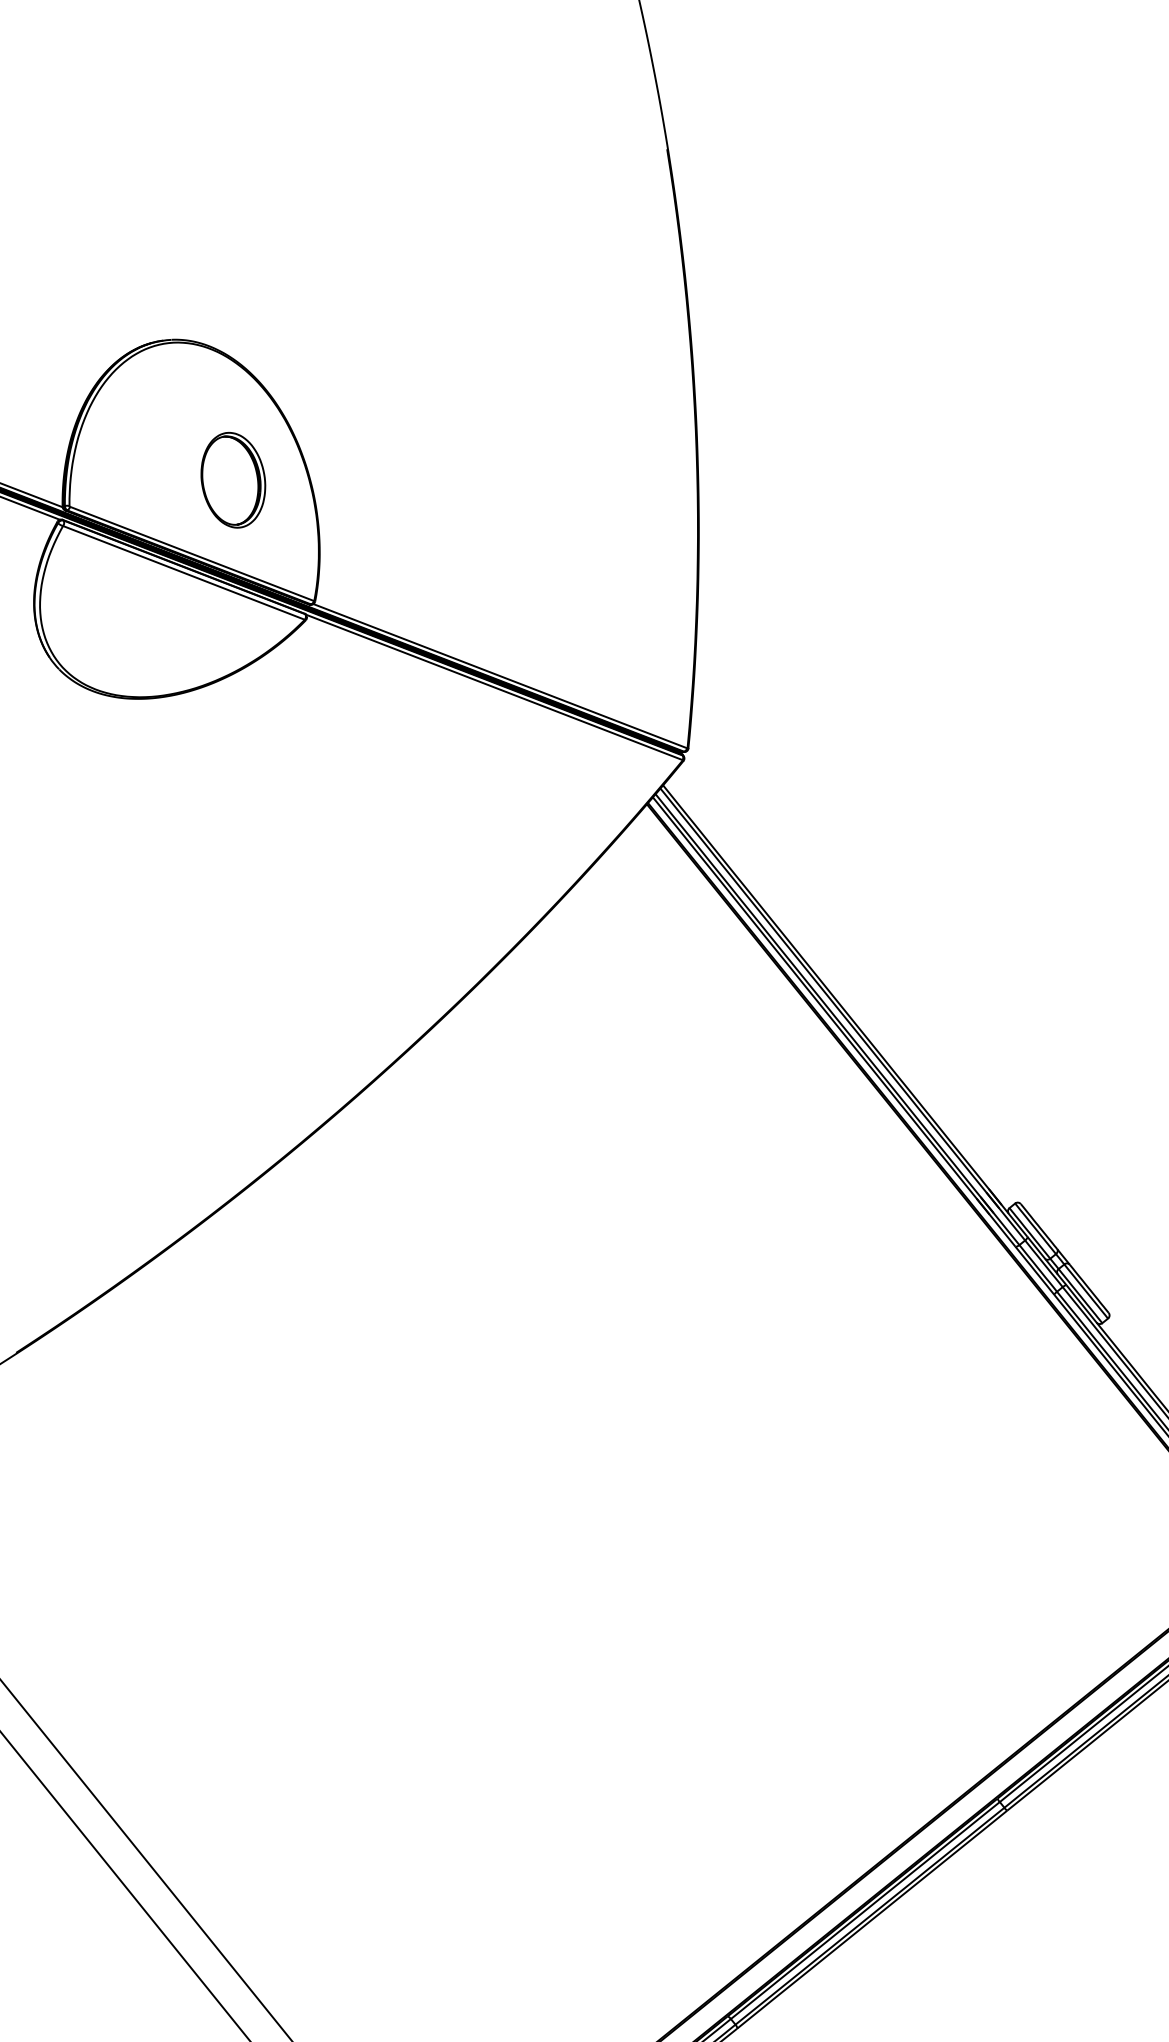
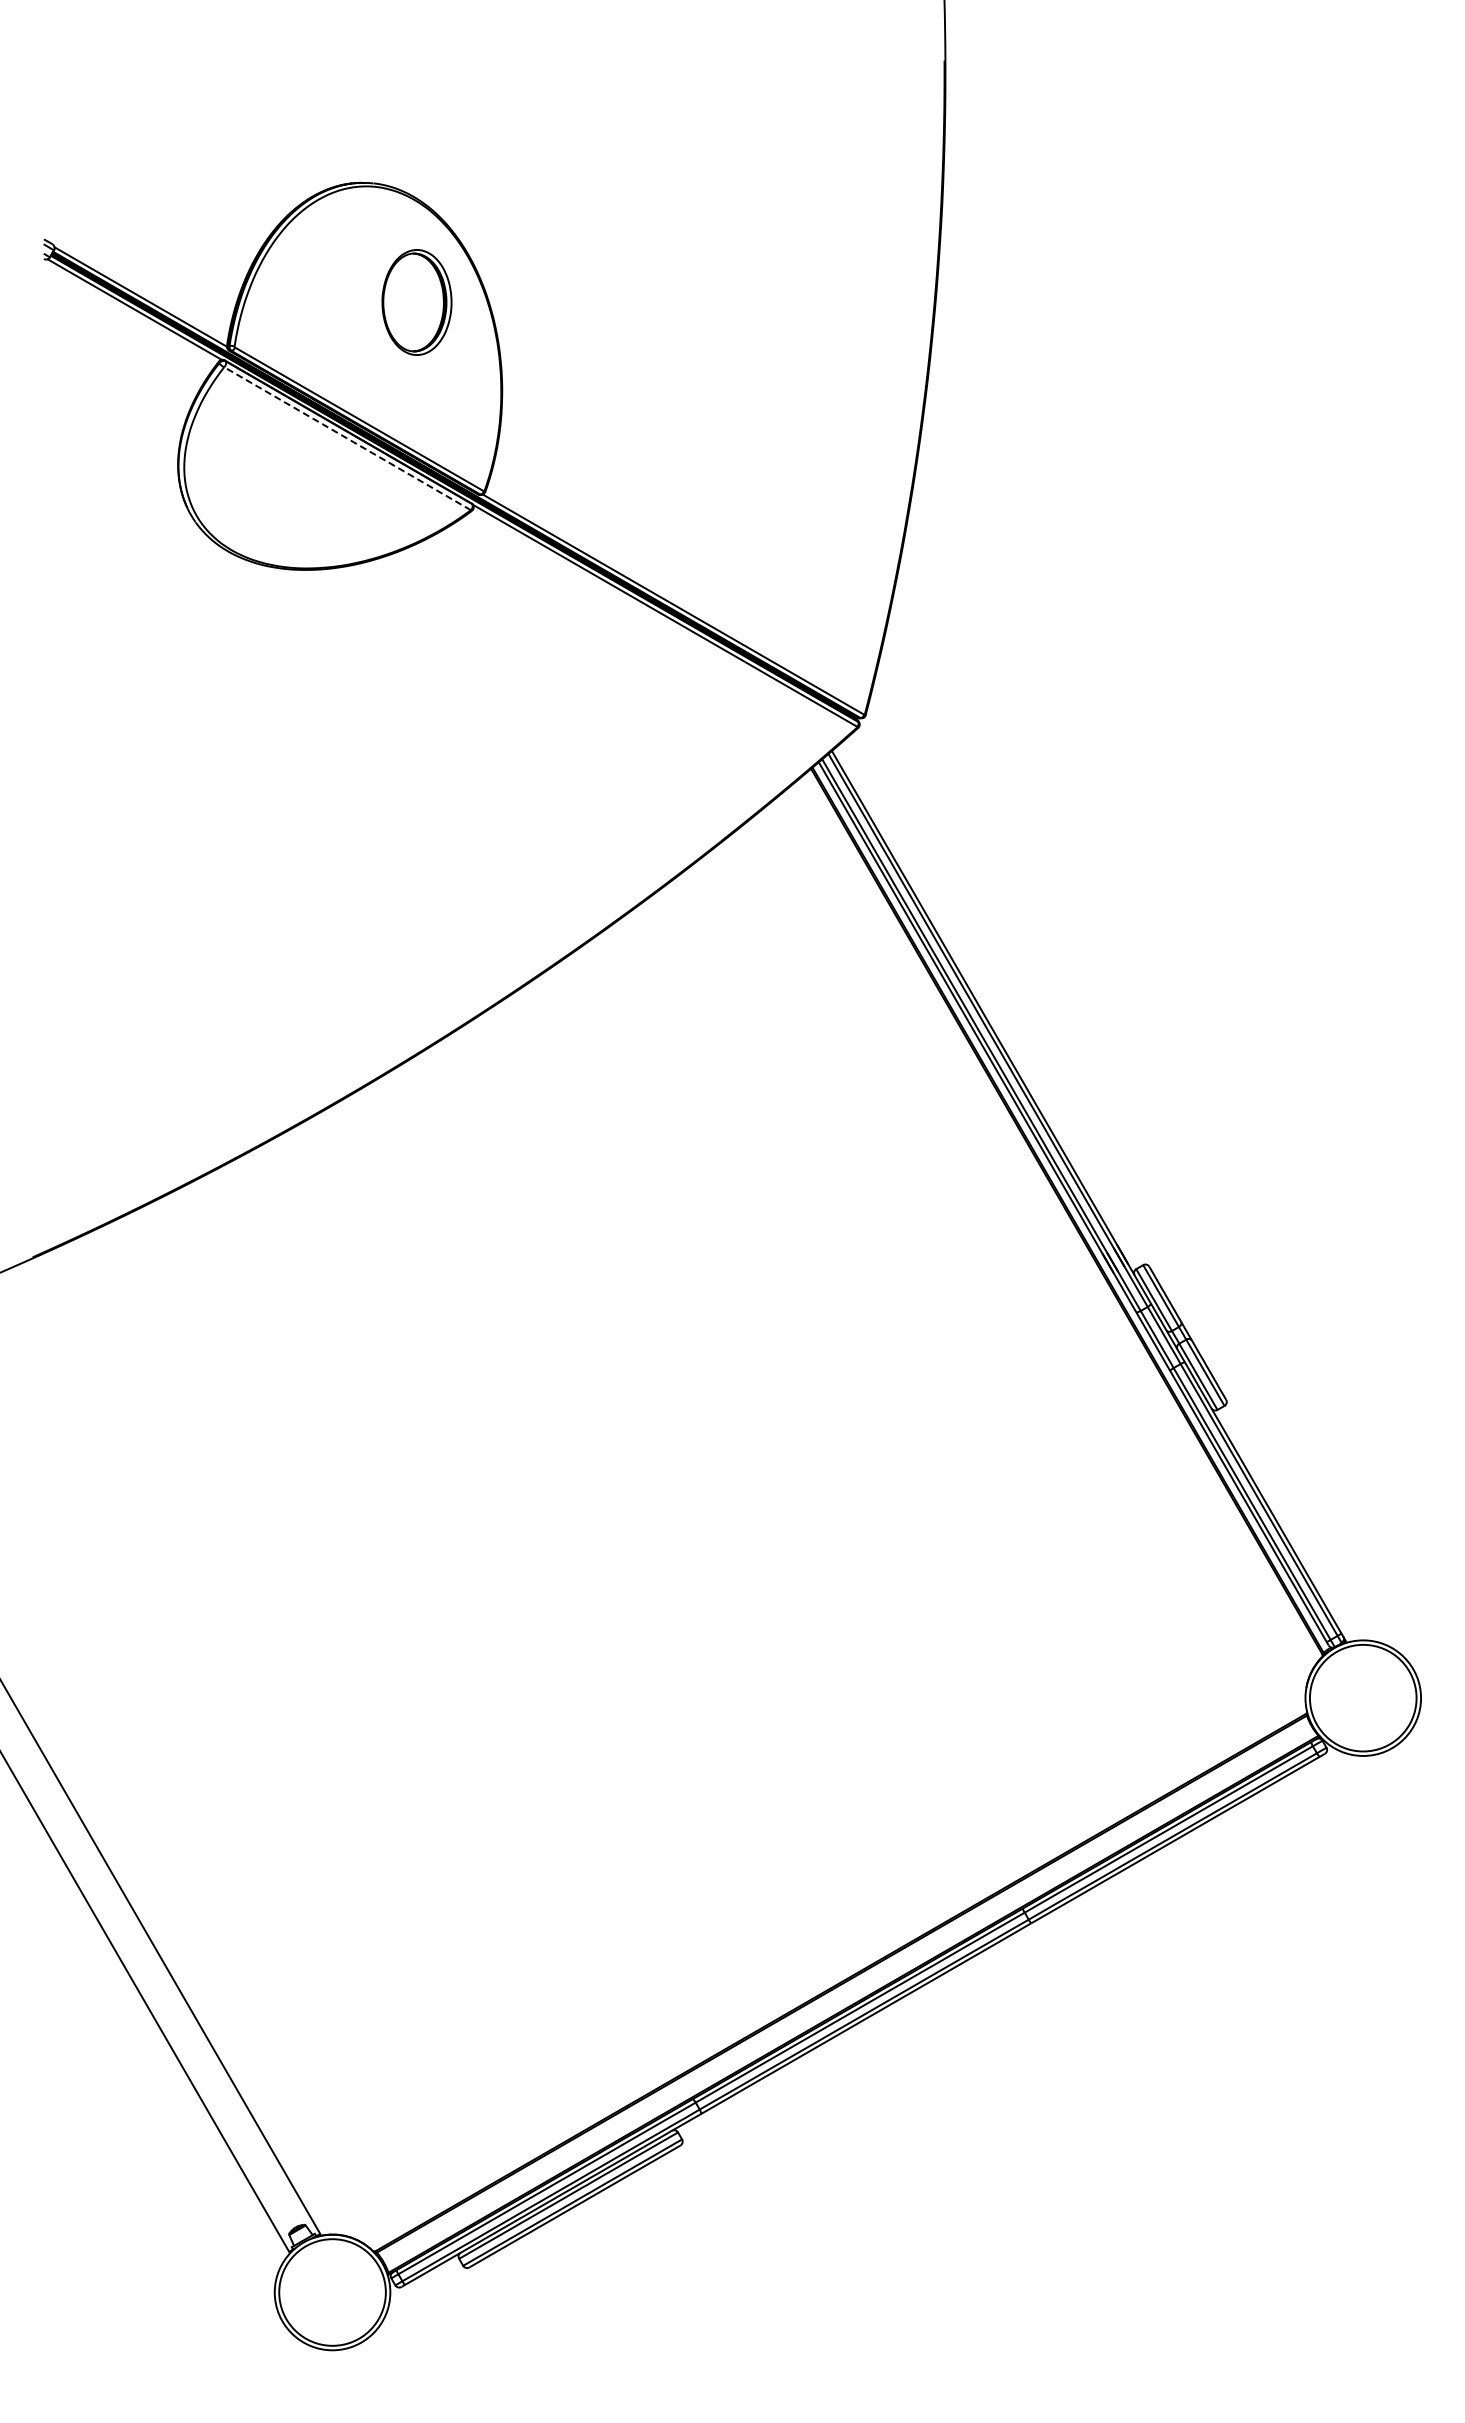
part: (232, 480) -> (416, 302), moved
line: (183, 572) -> (347, 438), solid -> dashed

